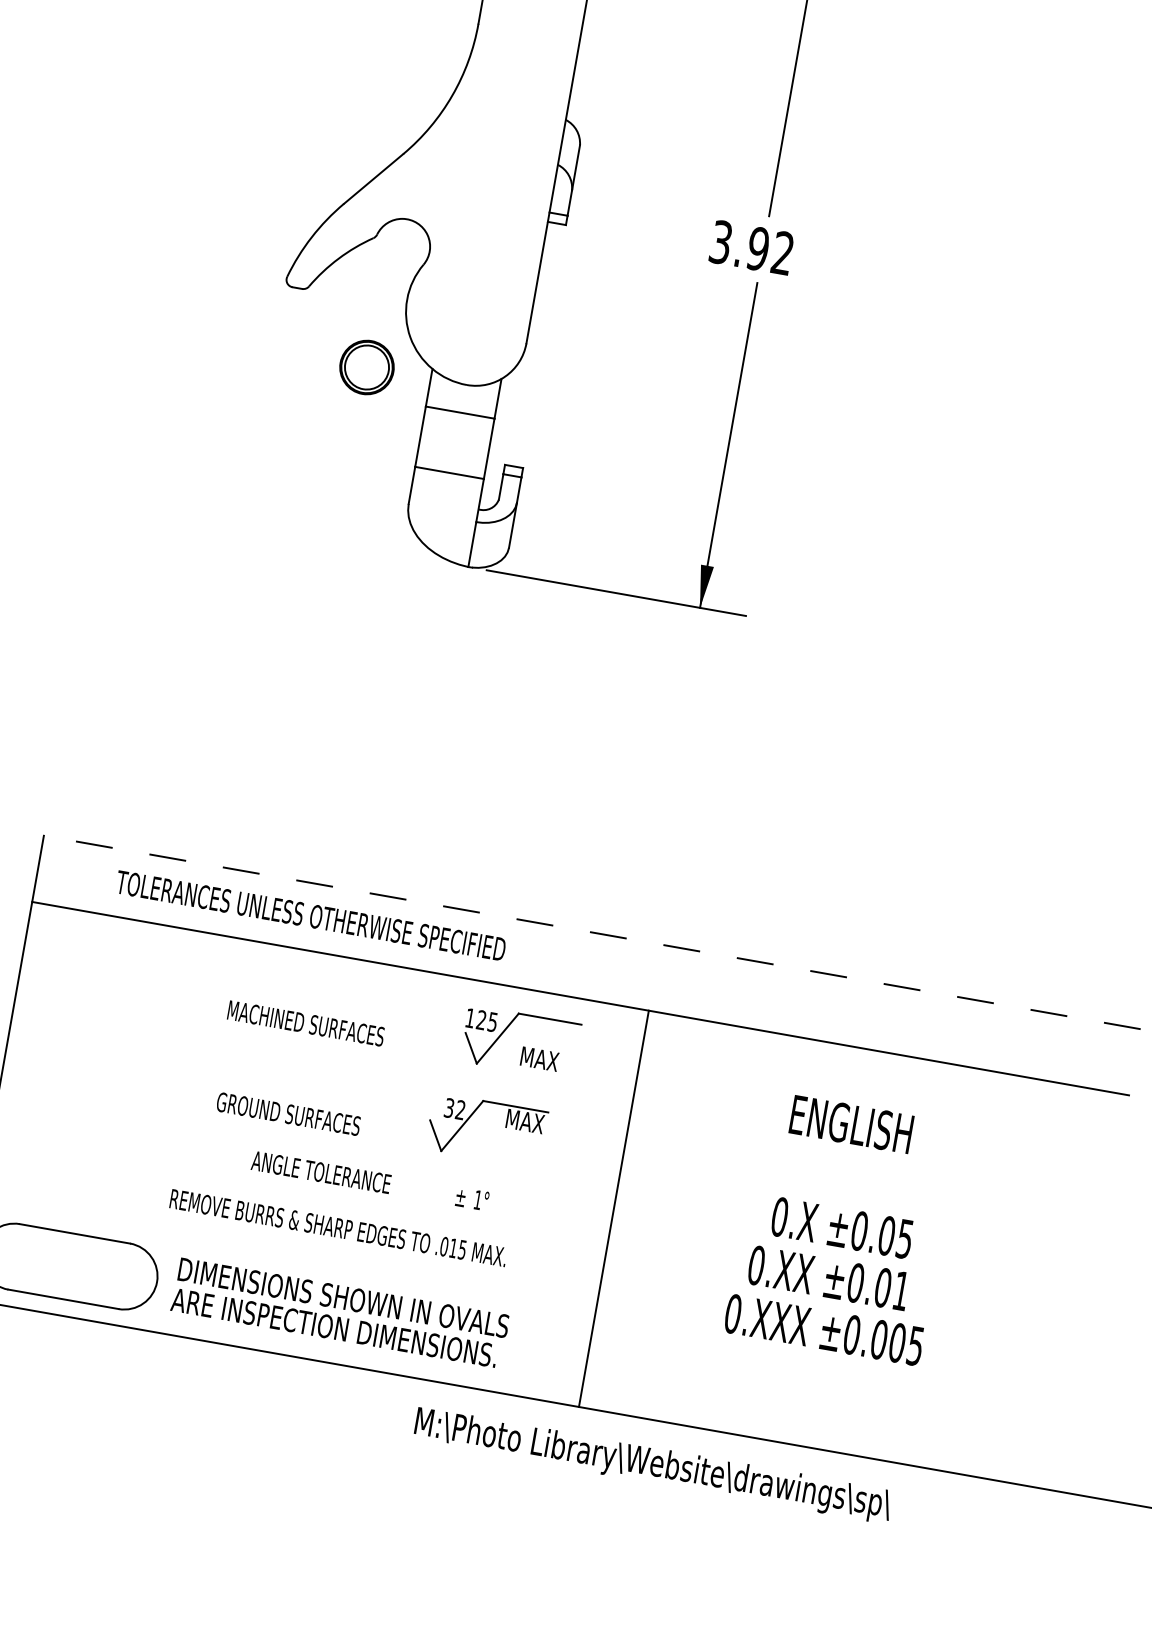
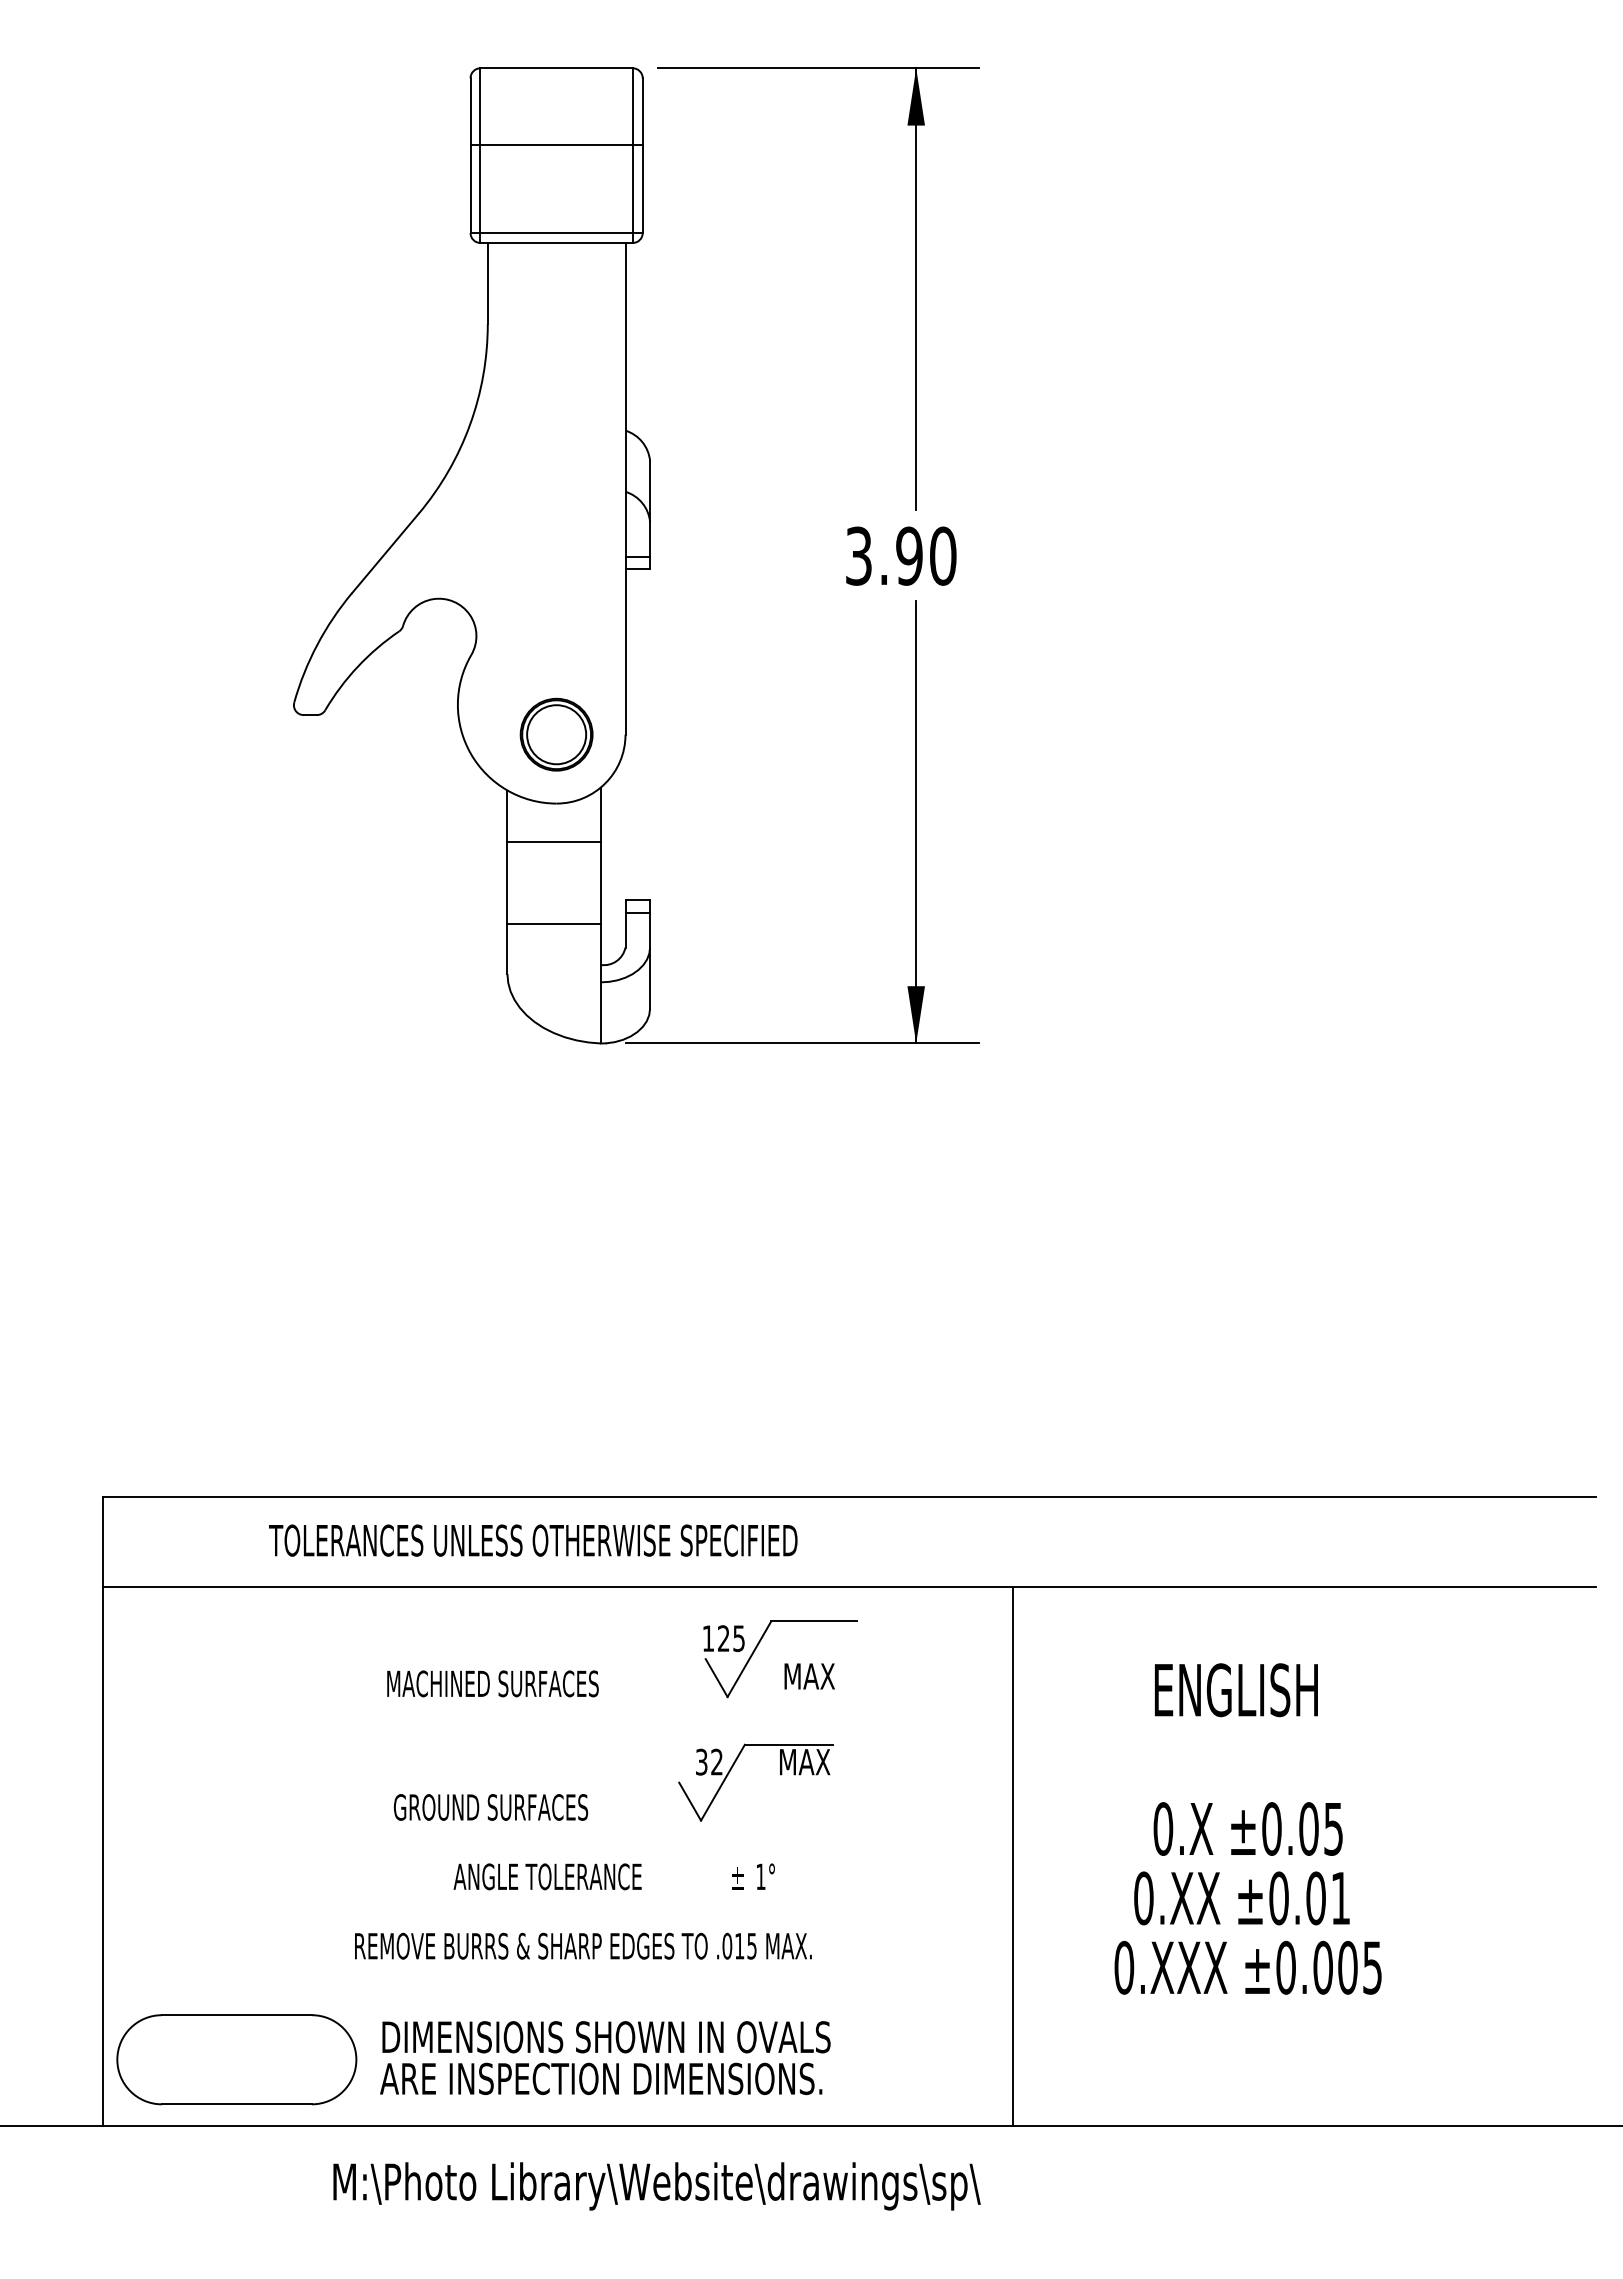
text: (783, 252) -> (943, 555), 3.92 -> 3.90
part: (366, 367) -> (556, 734), moved
text: (311, 915) -> (533, 1540), moved
line: (592, 932) -> (849, 1497), dashed -> solid
line: (614, 1208) -> (1013, 1856), moved
text: (652, 1465) -> (656, 2186), moved

